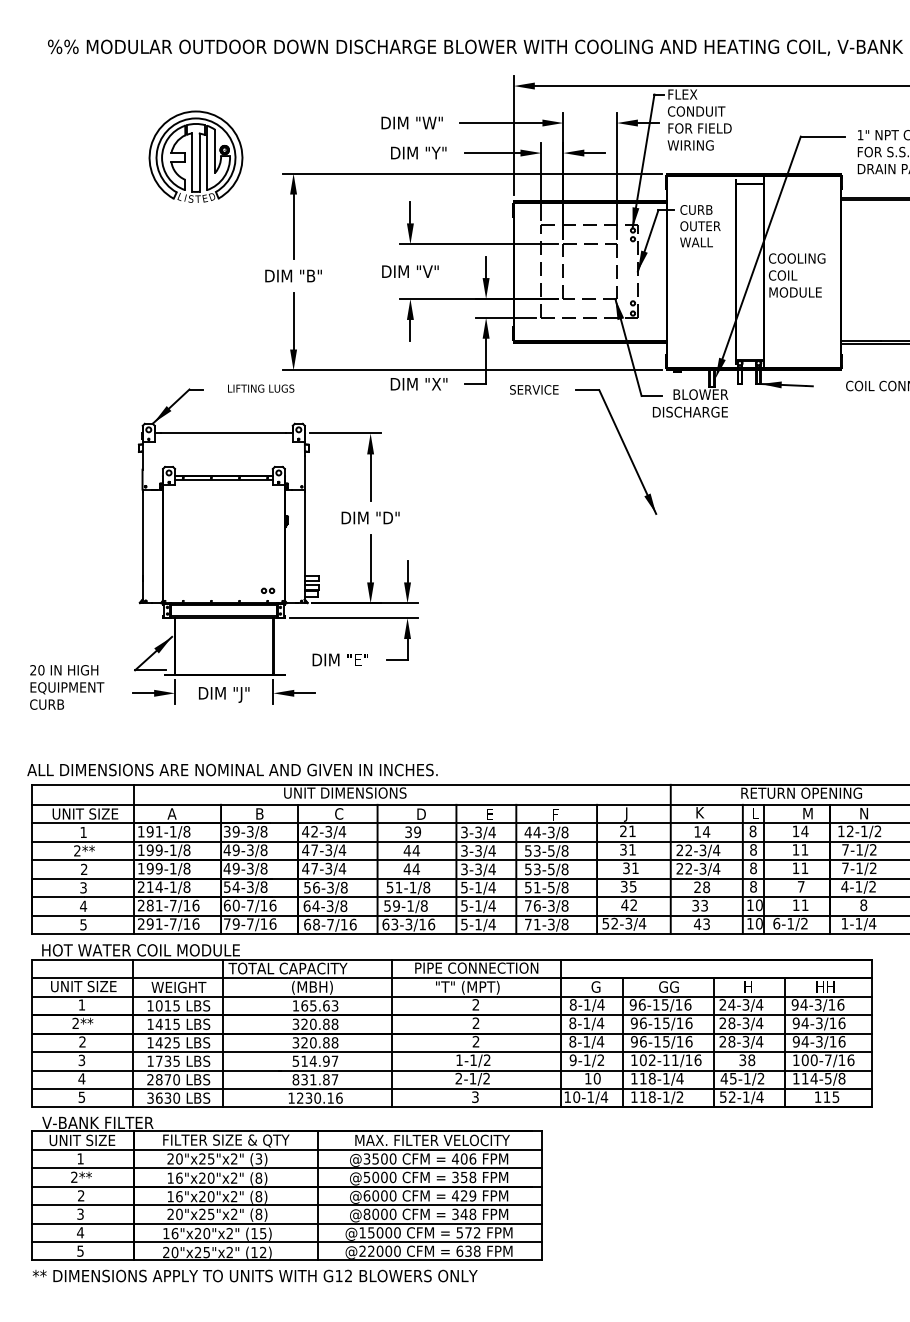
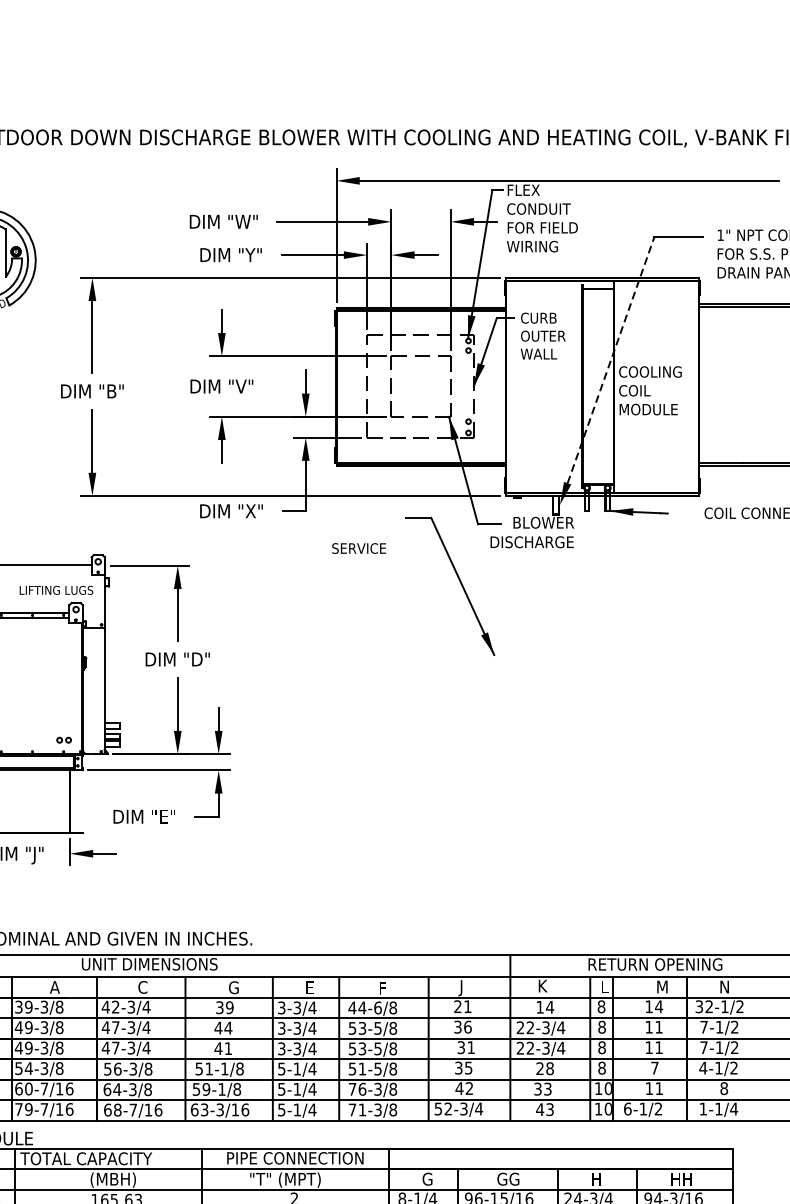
line: (761, 247) -> (610, 359), solid -> dashed
text: (261, 388) -> (56, 590), moved
text: (534, 389) -> (359, 548), moved
text: (259, 813) -> (54, 986), B -> A
text: (420, 814) -> (233, 988), D -> G
text: (841, 831) -> (699, 1006), 12-1/2 -> 32-1/2
text: (550, 832) -> (377, 1007), 44-3/8 -> 44-6/8
text: (632, 849) -> (467, 1026), 31 -> 36
text: (415, 868) -> (227, 1047), 44 -> 41

